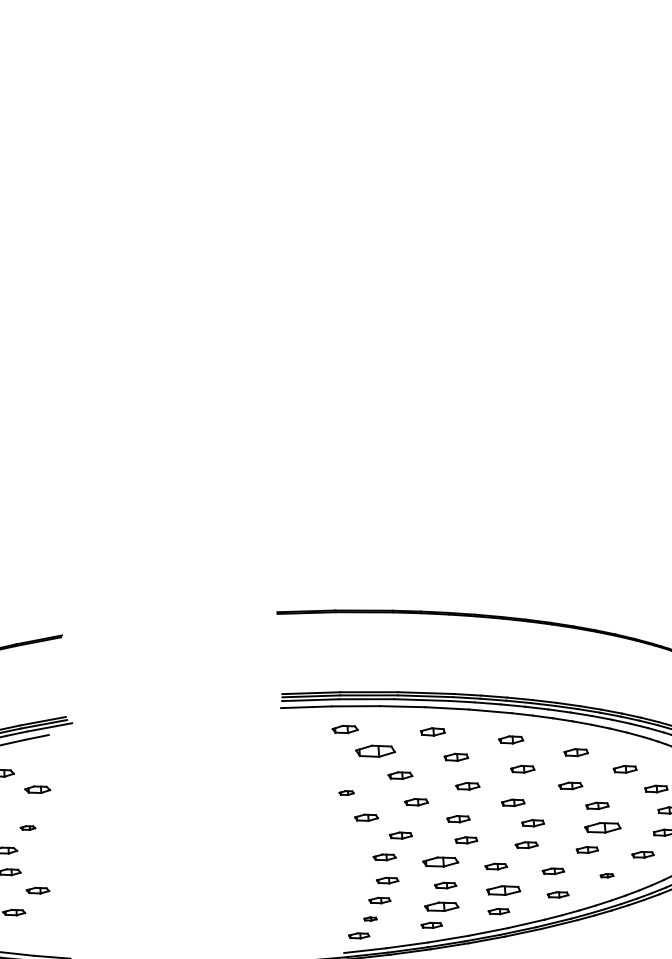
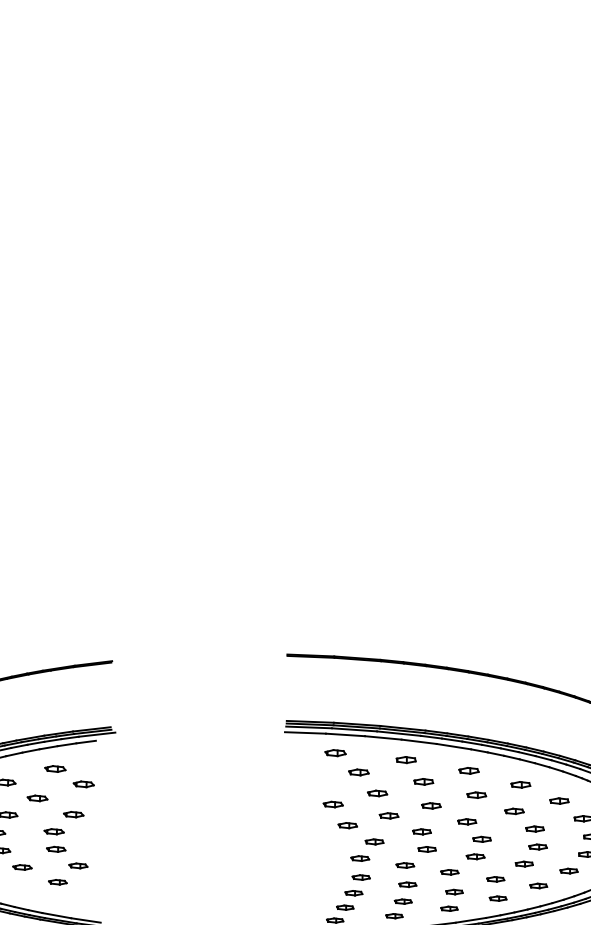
part: (375, 751) -> (358, 772), size x0.62
part: (345, 793) -> (332, 804), size x1.67
part: (27, 827) -> (73, 814), size x1.67
part: (602, 827) -> (537, 846), size x0.62
part: (441, 861) -> (405, 865), size x0.62
part: (606, 875) -> (538, 885), size x1.67
part: (503, 889) -> (454, 891), size x0.62
part: (440, 906) -> (402, 901), size x0.62
part: (370, 918) -> (345, 907), size x1.67

